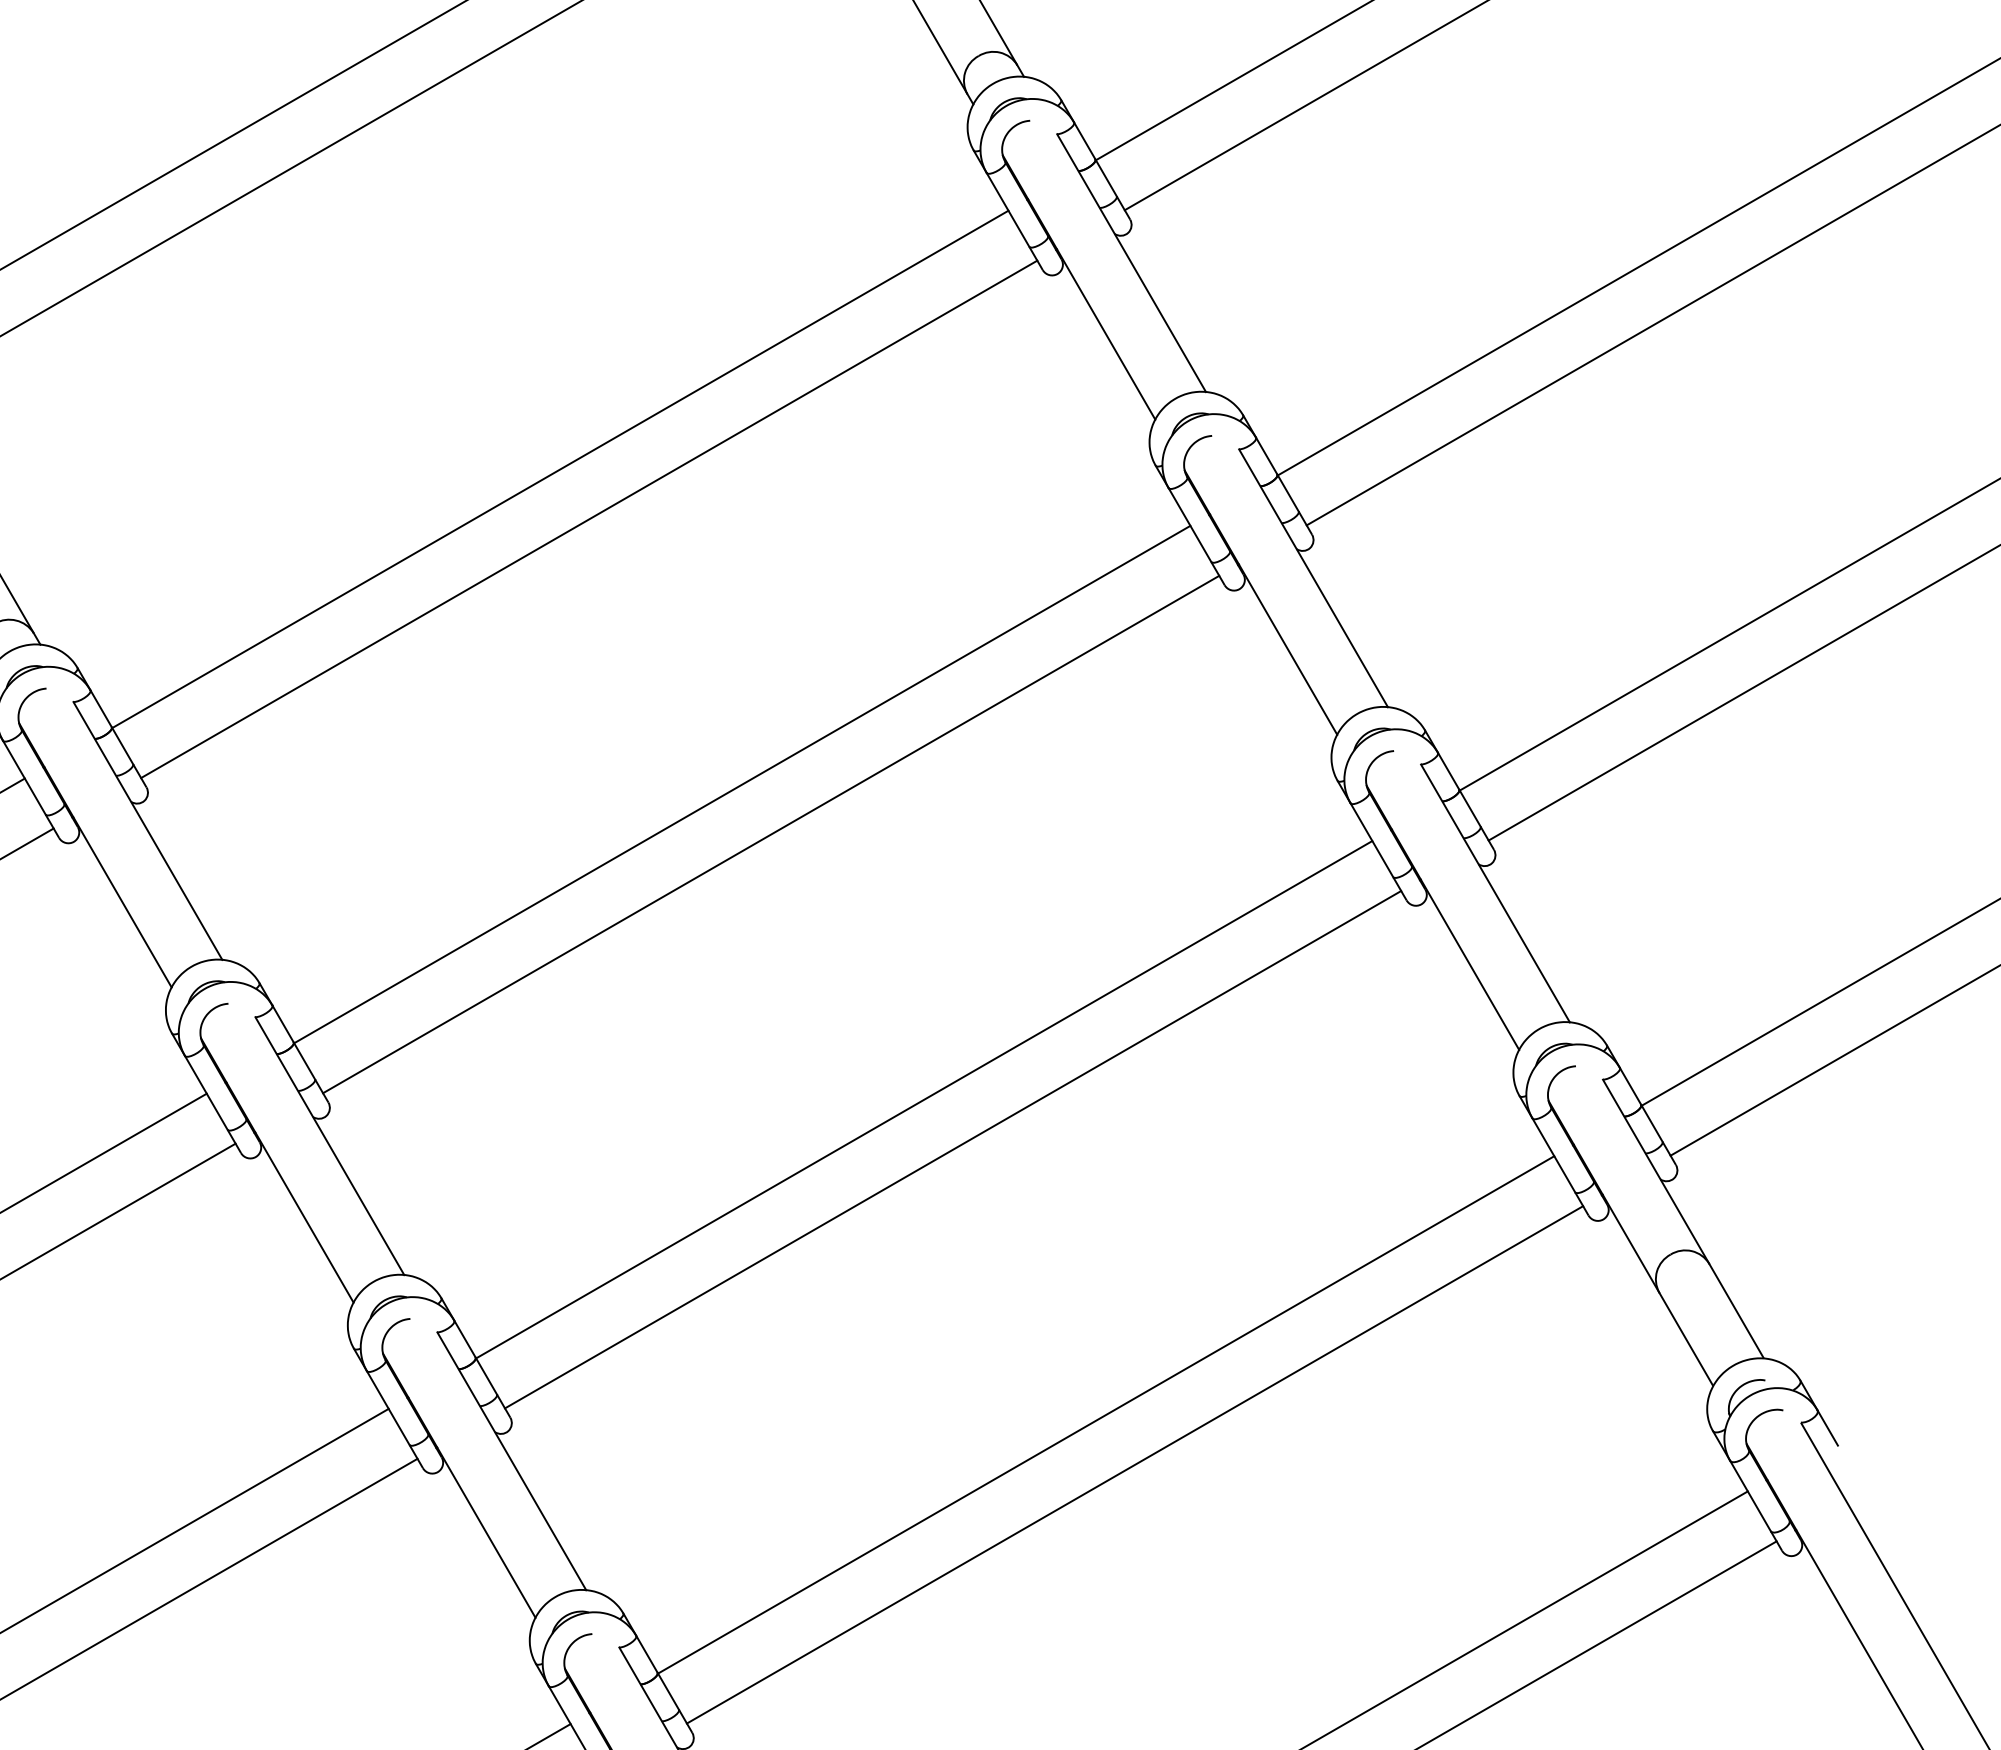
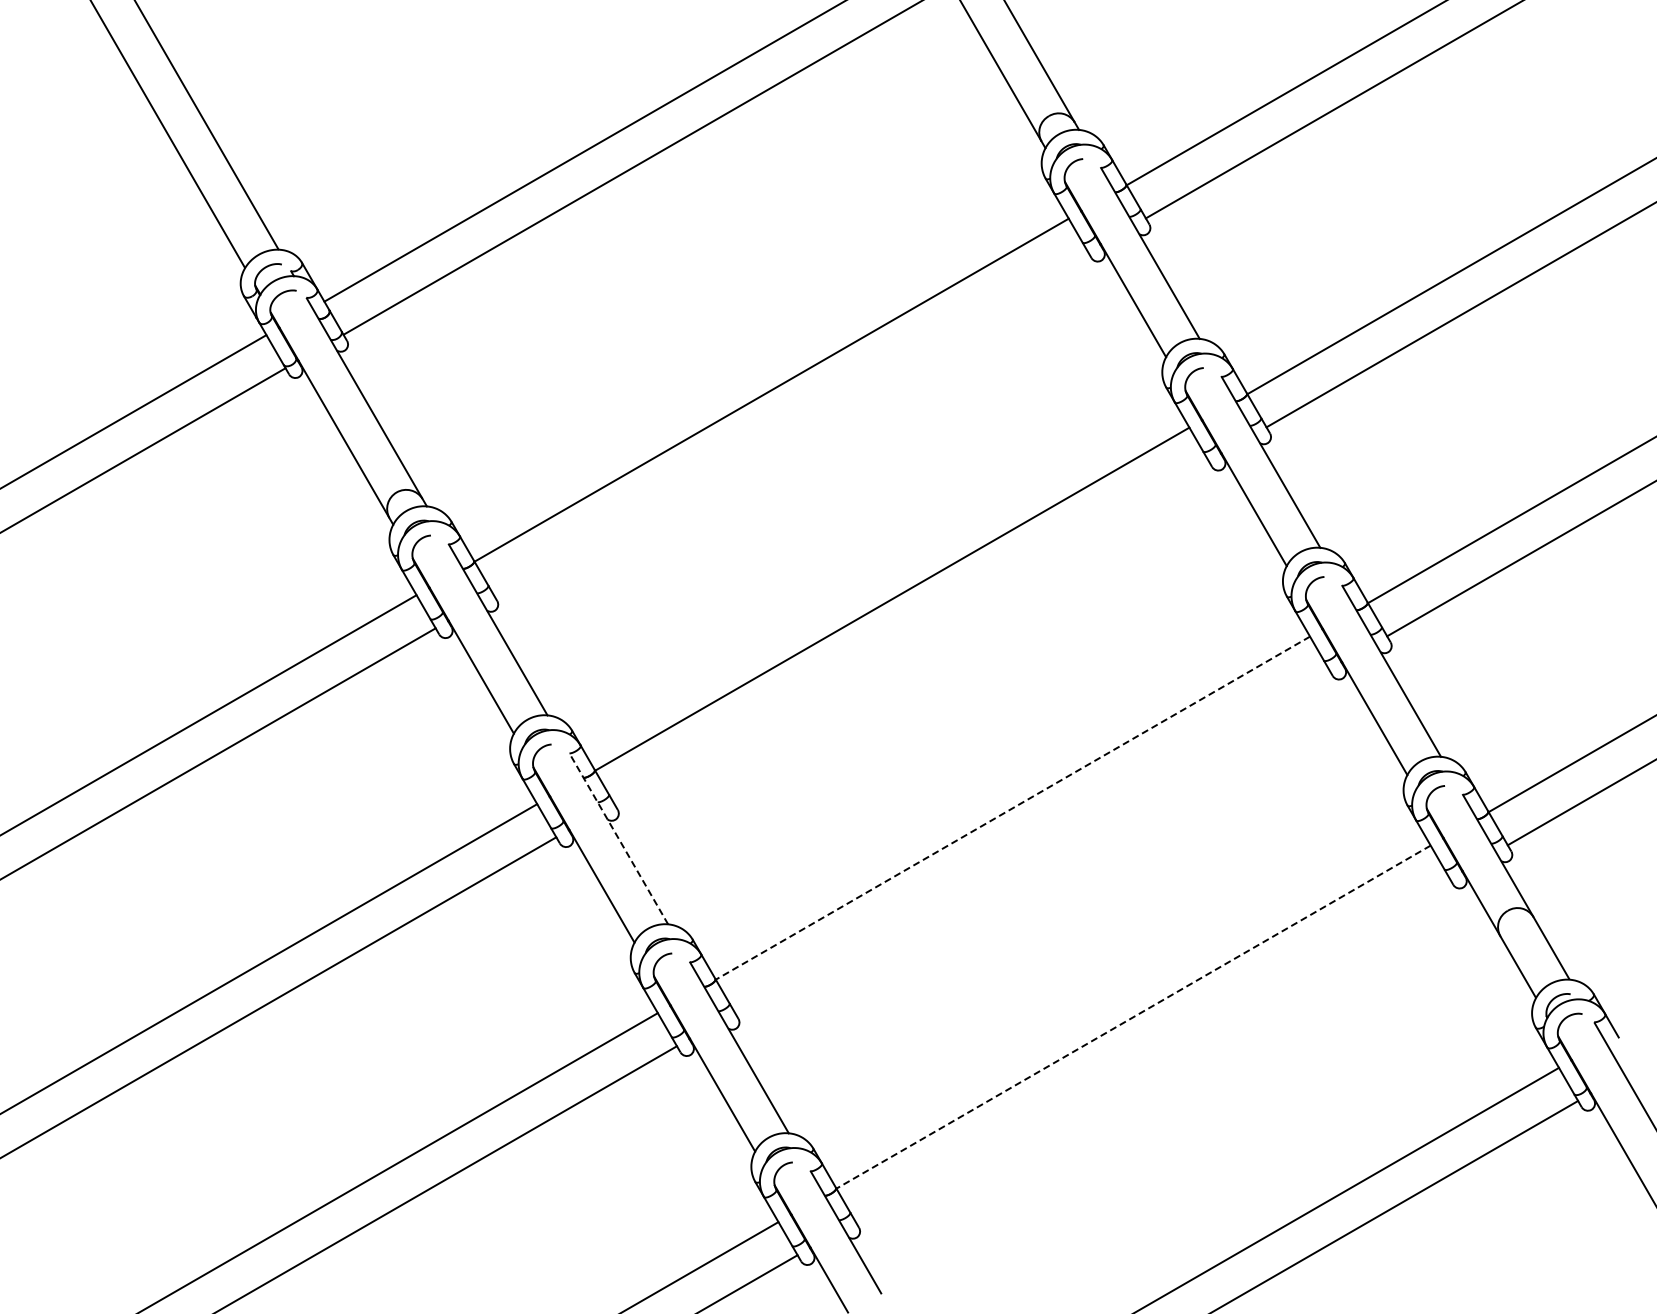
line: (588, 518) -> (790, 422), removed
line: (771, 833) -> (911, 631), removed
line: (923, 1100) -> (1012, 808), solid -> dashed
line: (329, 1145) -> (618, 838), solid -> dashed
line: (952, 1148) -> (1031, 840), removed
line: (1106, 1415) -> (1133, 1017), solid -> dashed
line: (1134, 1463) -> (1152, 1049), removed

